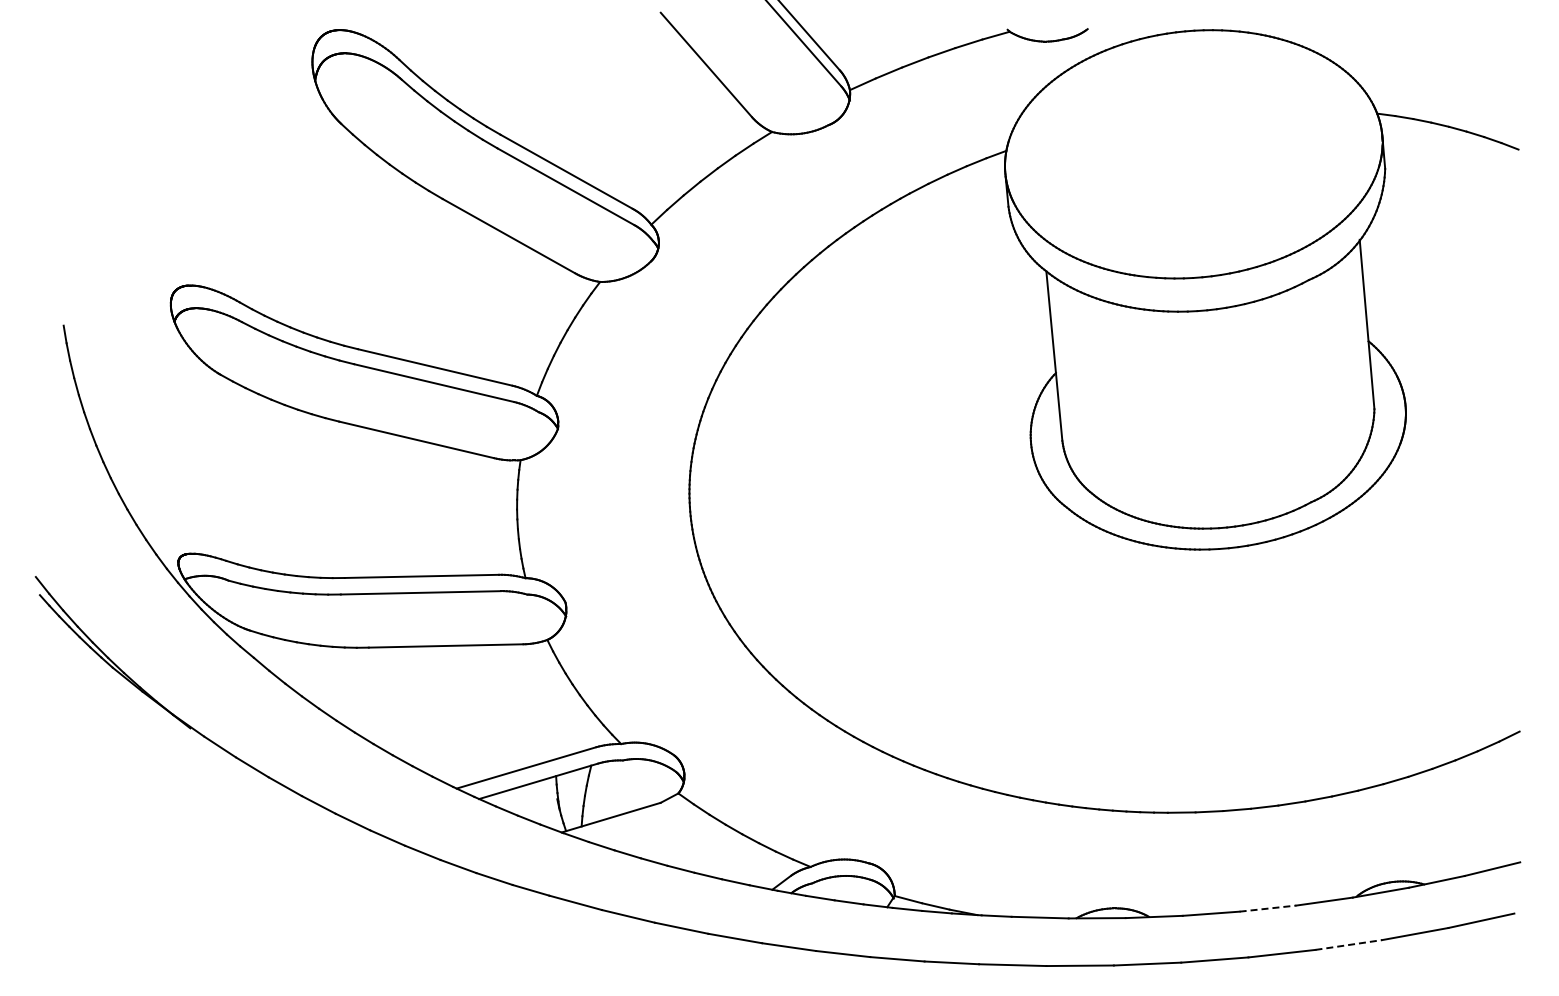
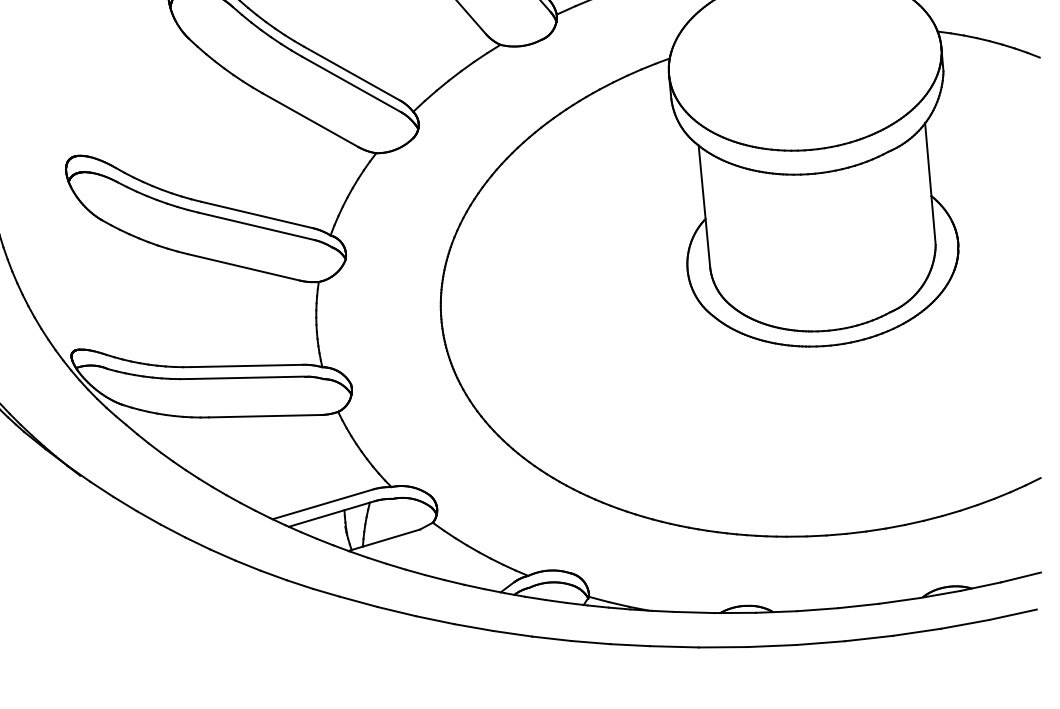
line: (1267, 908) -> (858, 605), dashed -> solid
line: (1348, 945) -> (916, 632), dashed -> solid

